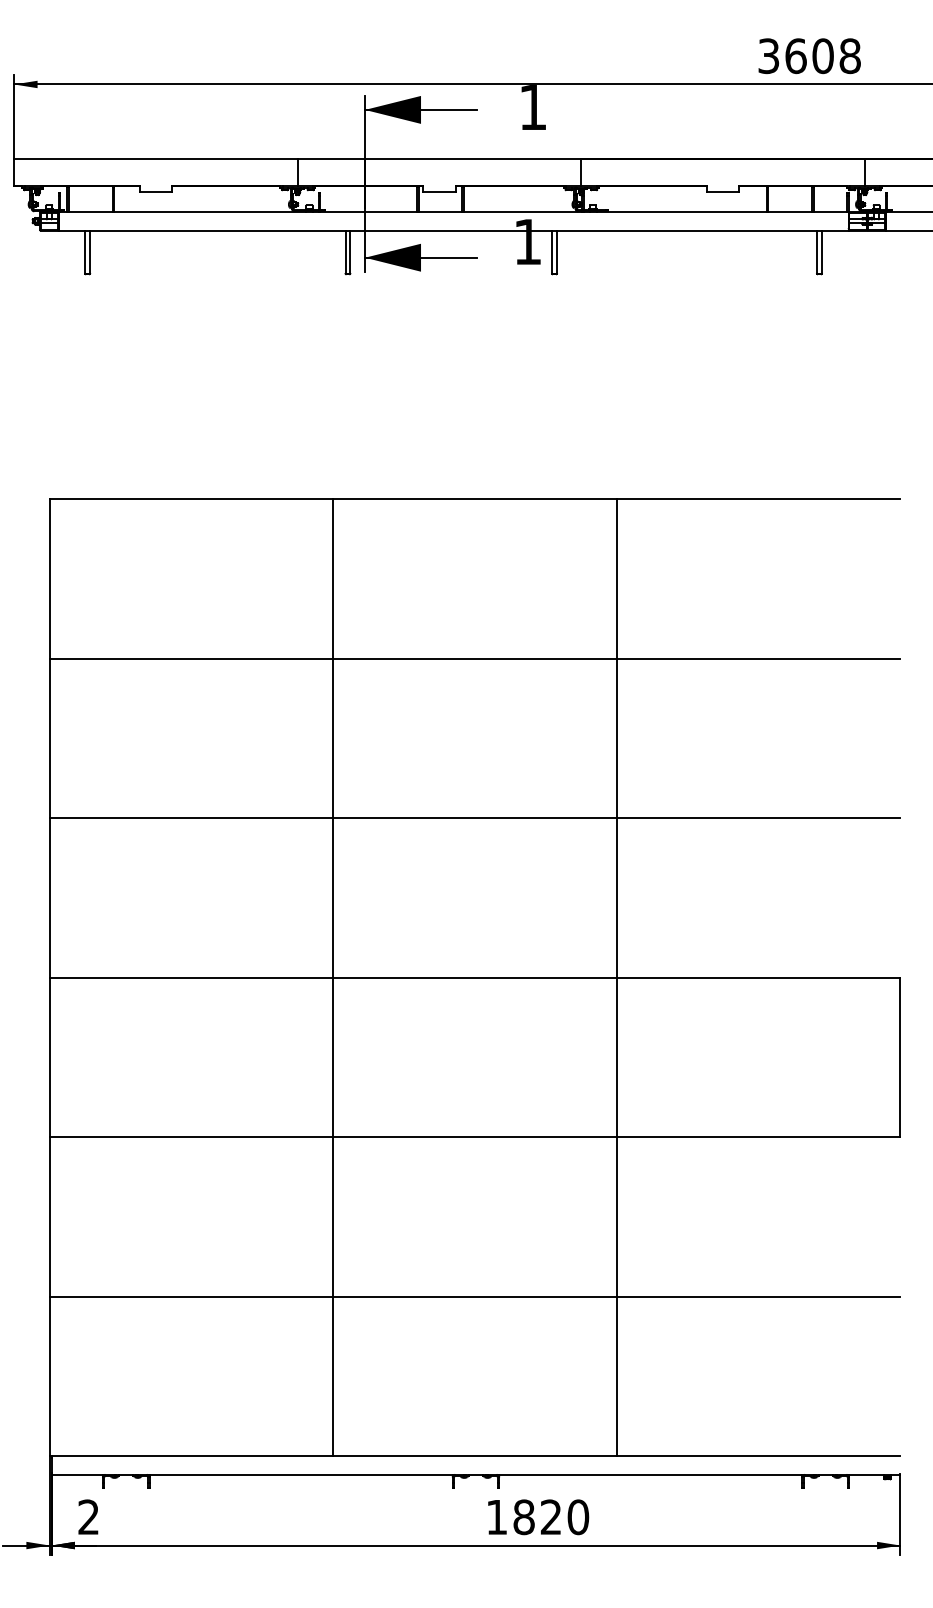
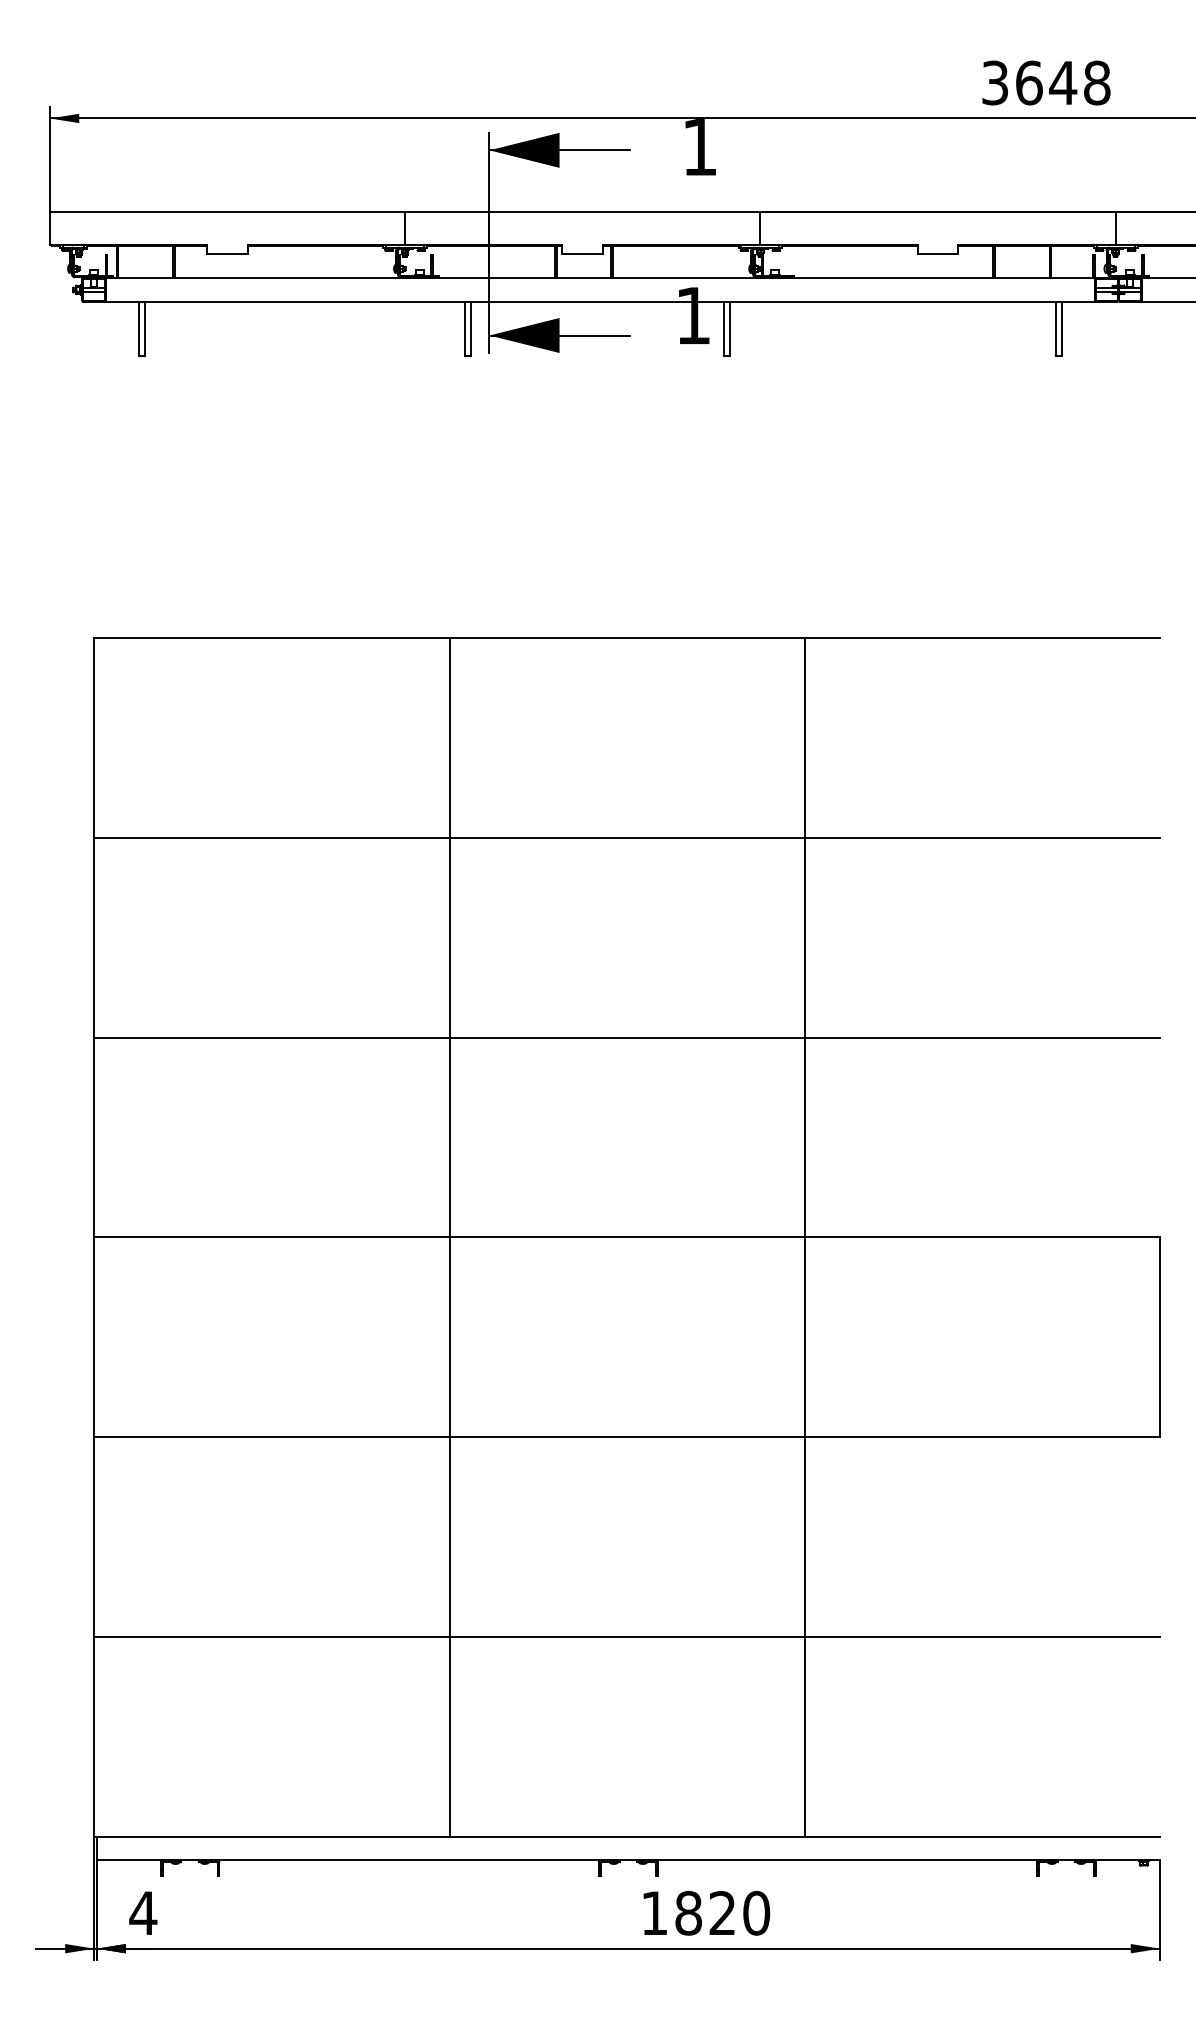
text: (823, 55) -> (1063, 82), 3608 -> 3648
text: (88, 1516) -> (143, 1912), 2 -> 4

